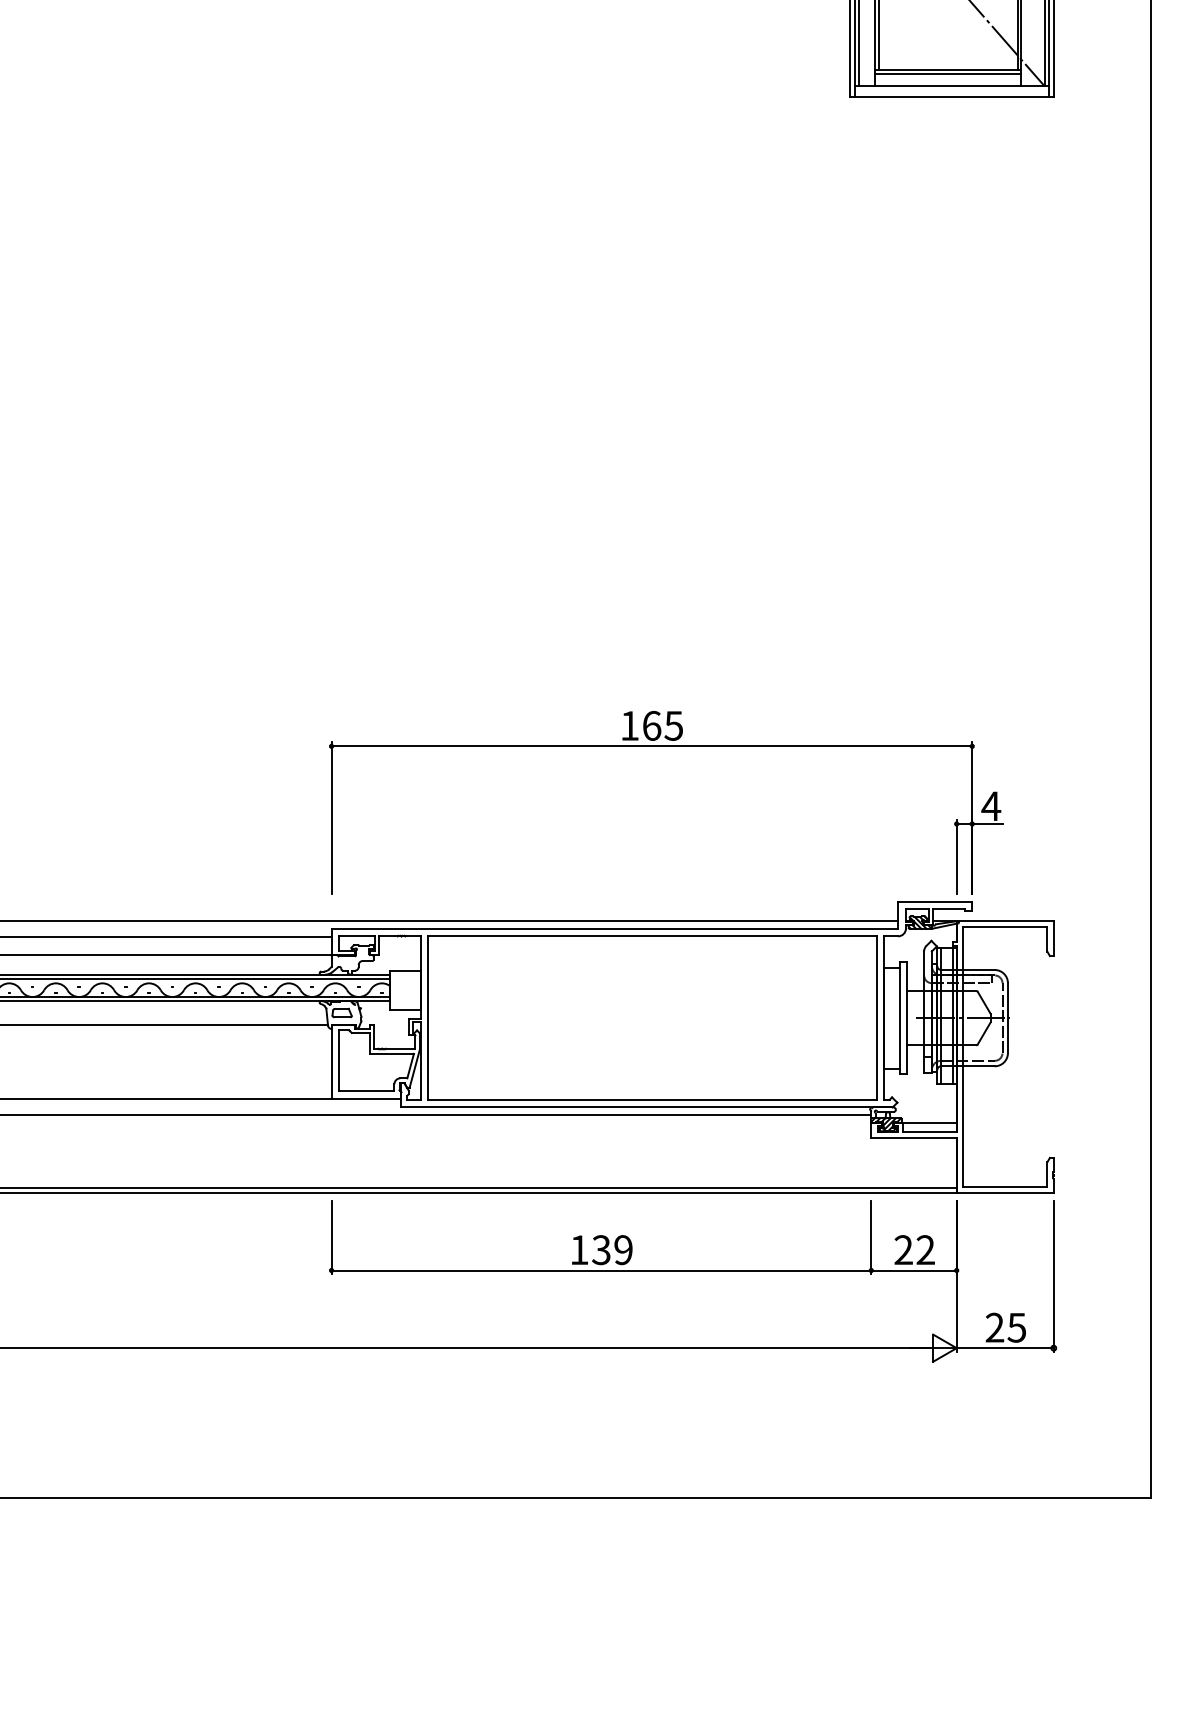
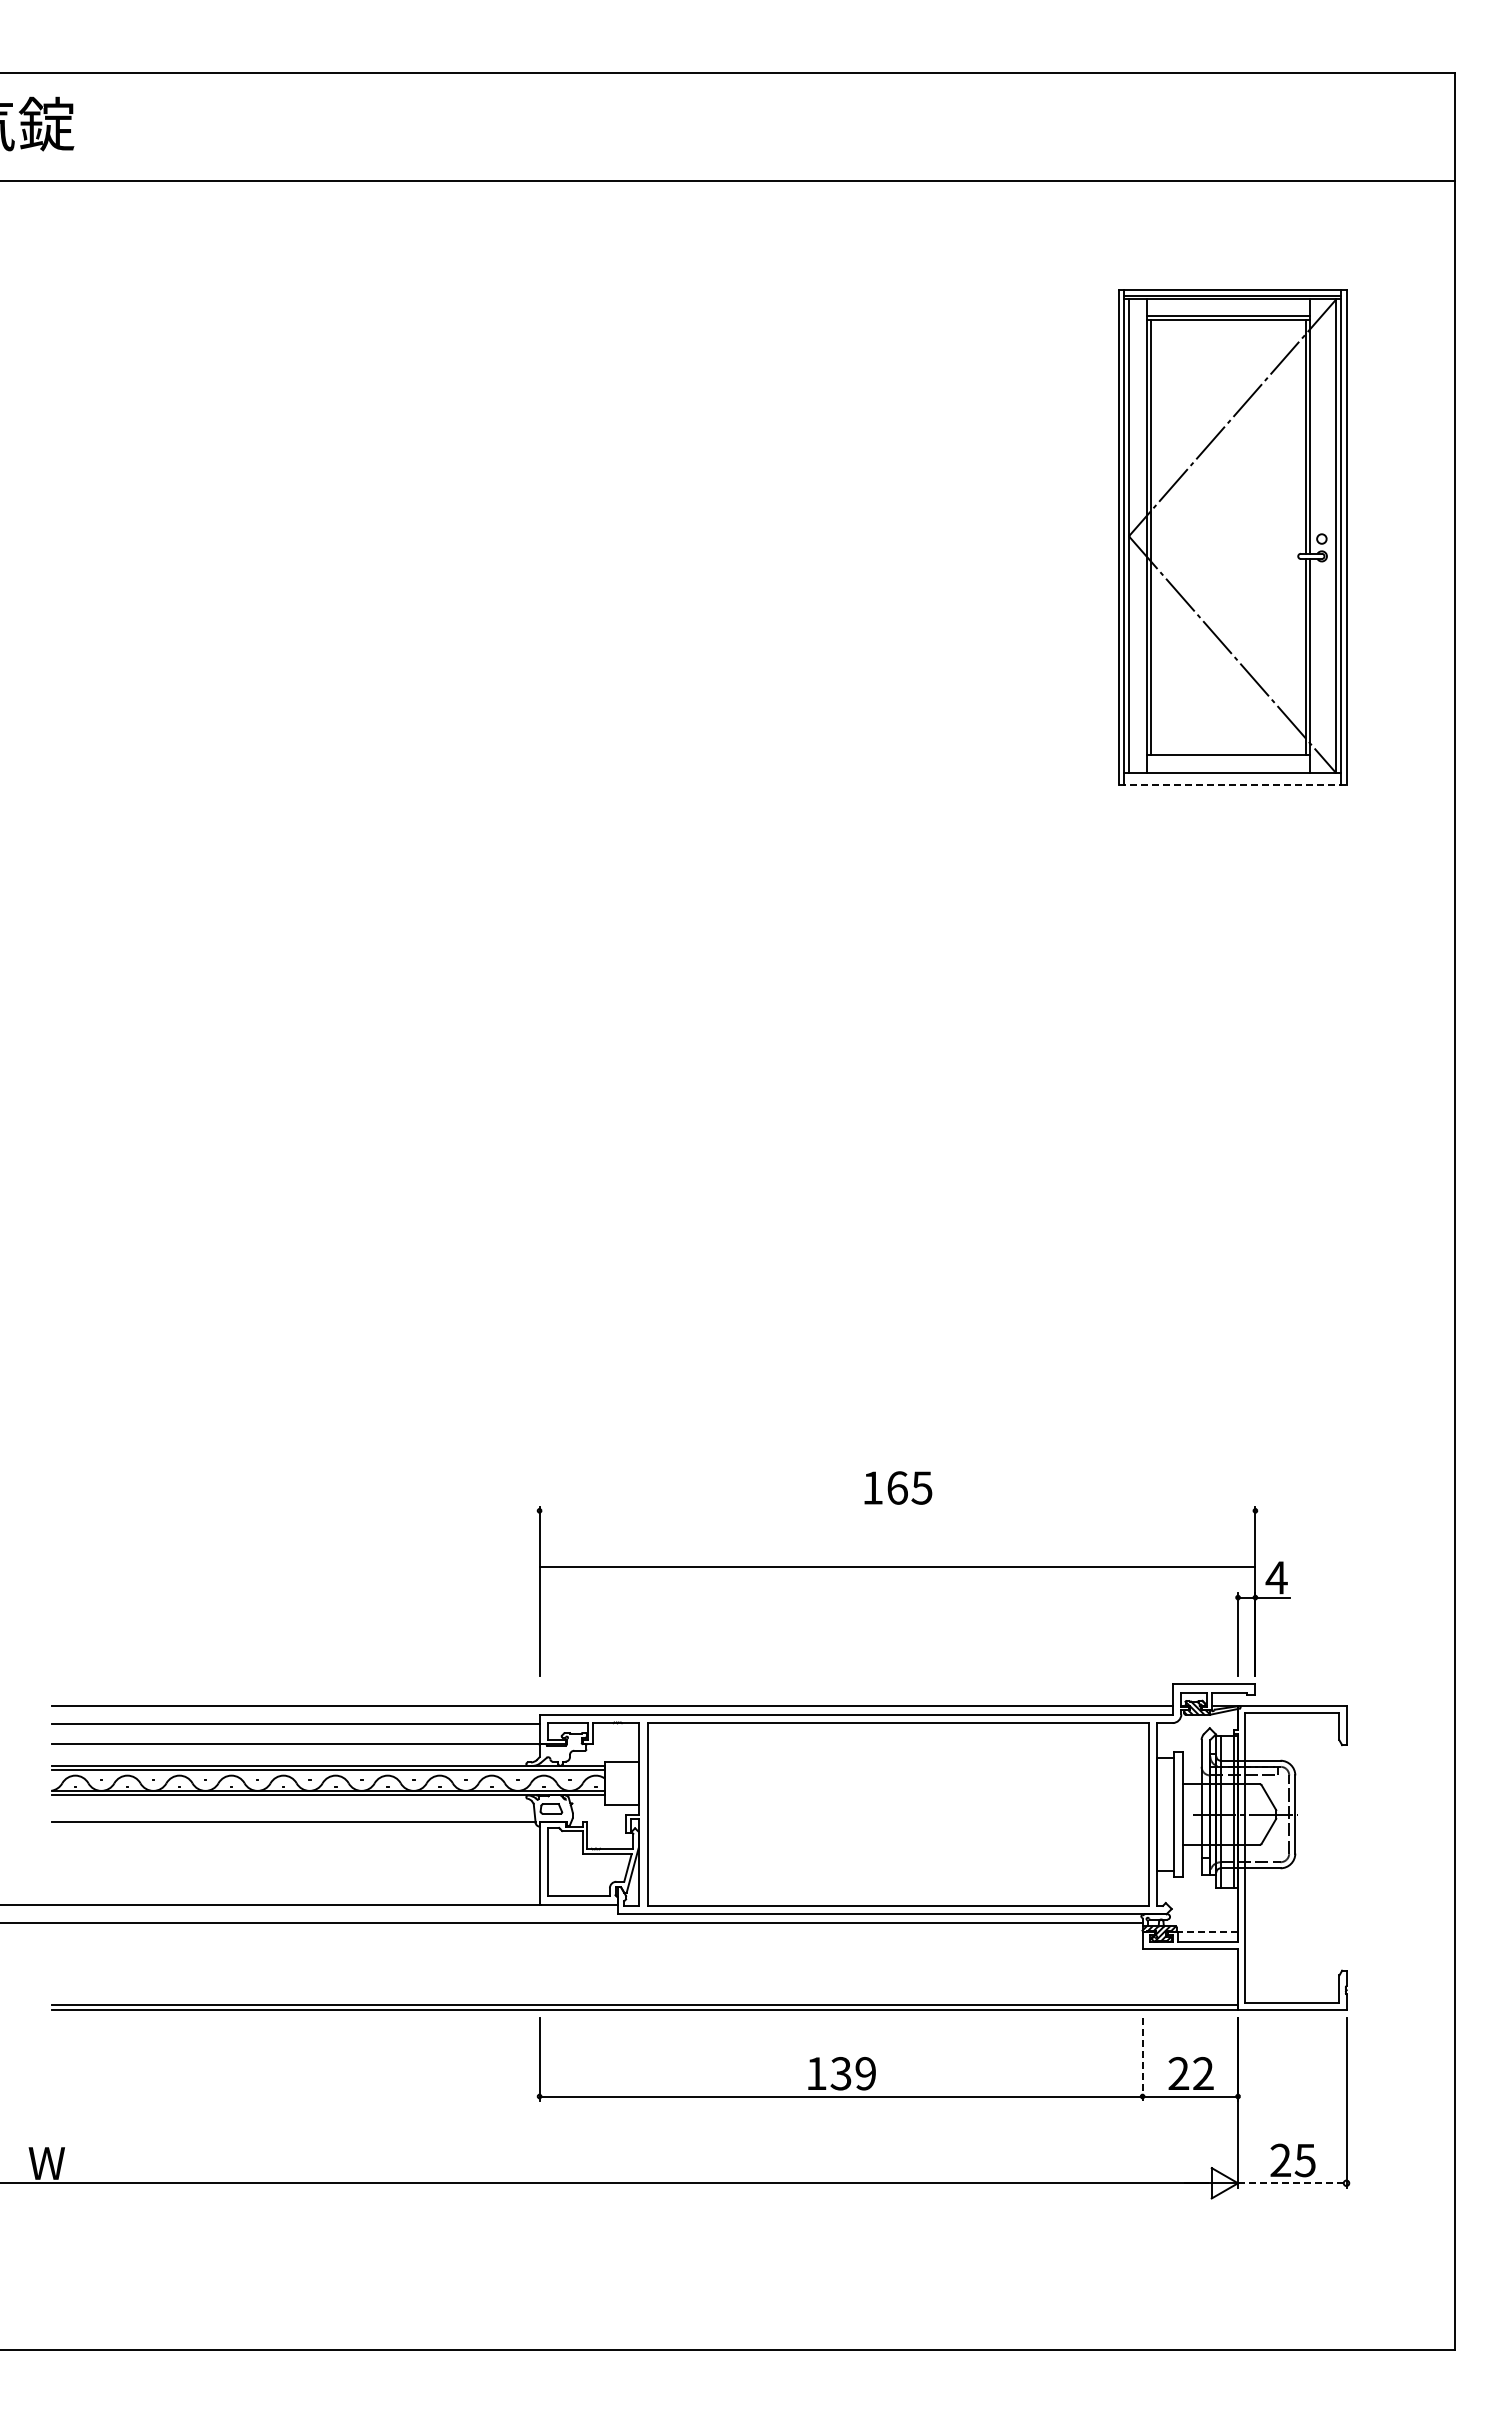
line: (948, 73) -> (1228, 759), removed
line: (951, 97) -> (1232, 785), solid -> dashed
line: (651, 746) -> (897, 1566), moved
line: (929, 1122) -> (1207, 1931), solid -> dashed
line: (871, 1238) -> (1142, 2060), solid -> dashed
line: (1005, 1348) -> (1292, 2183), solid -> dashed

